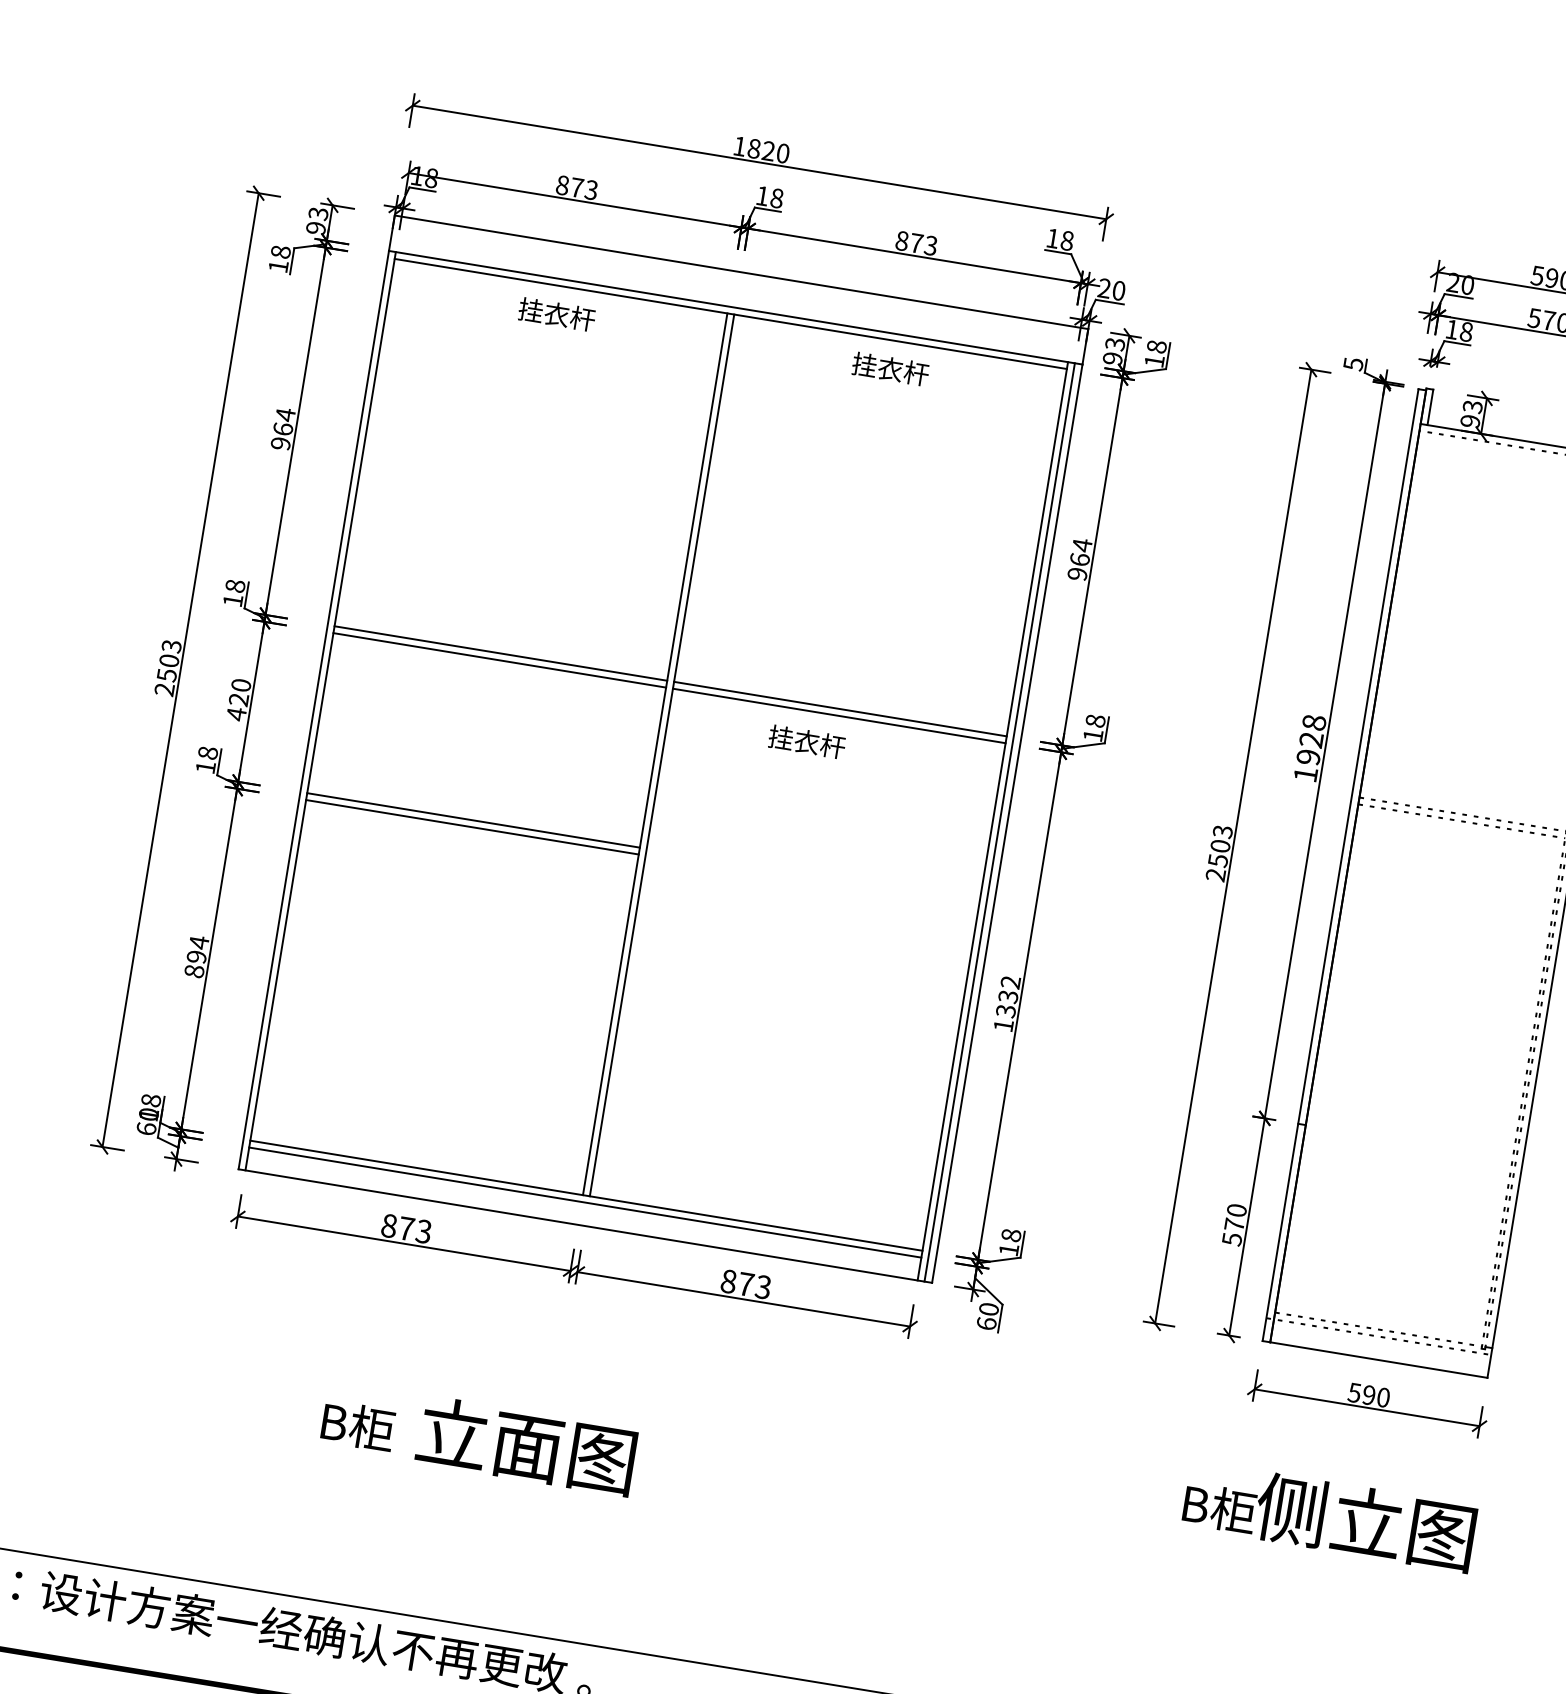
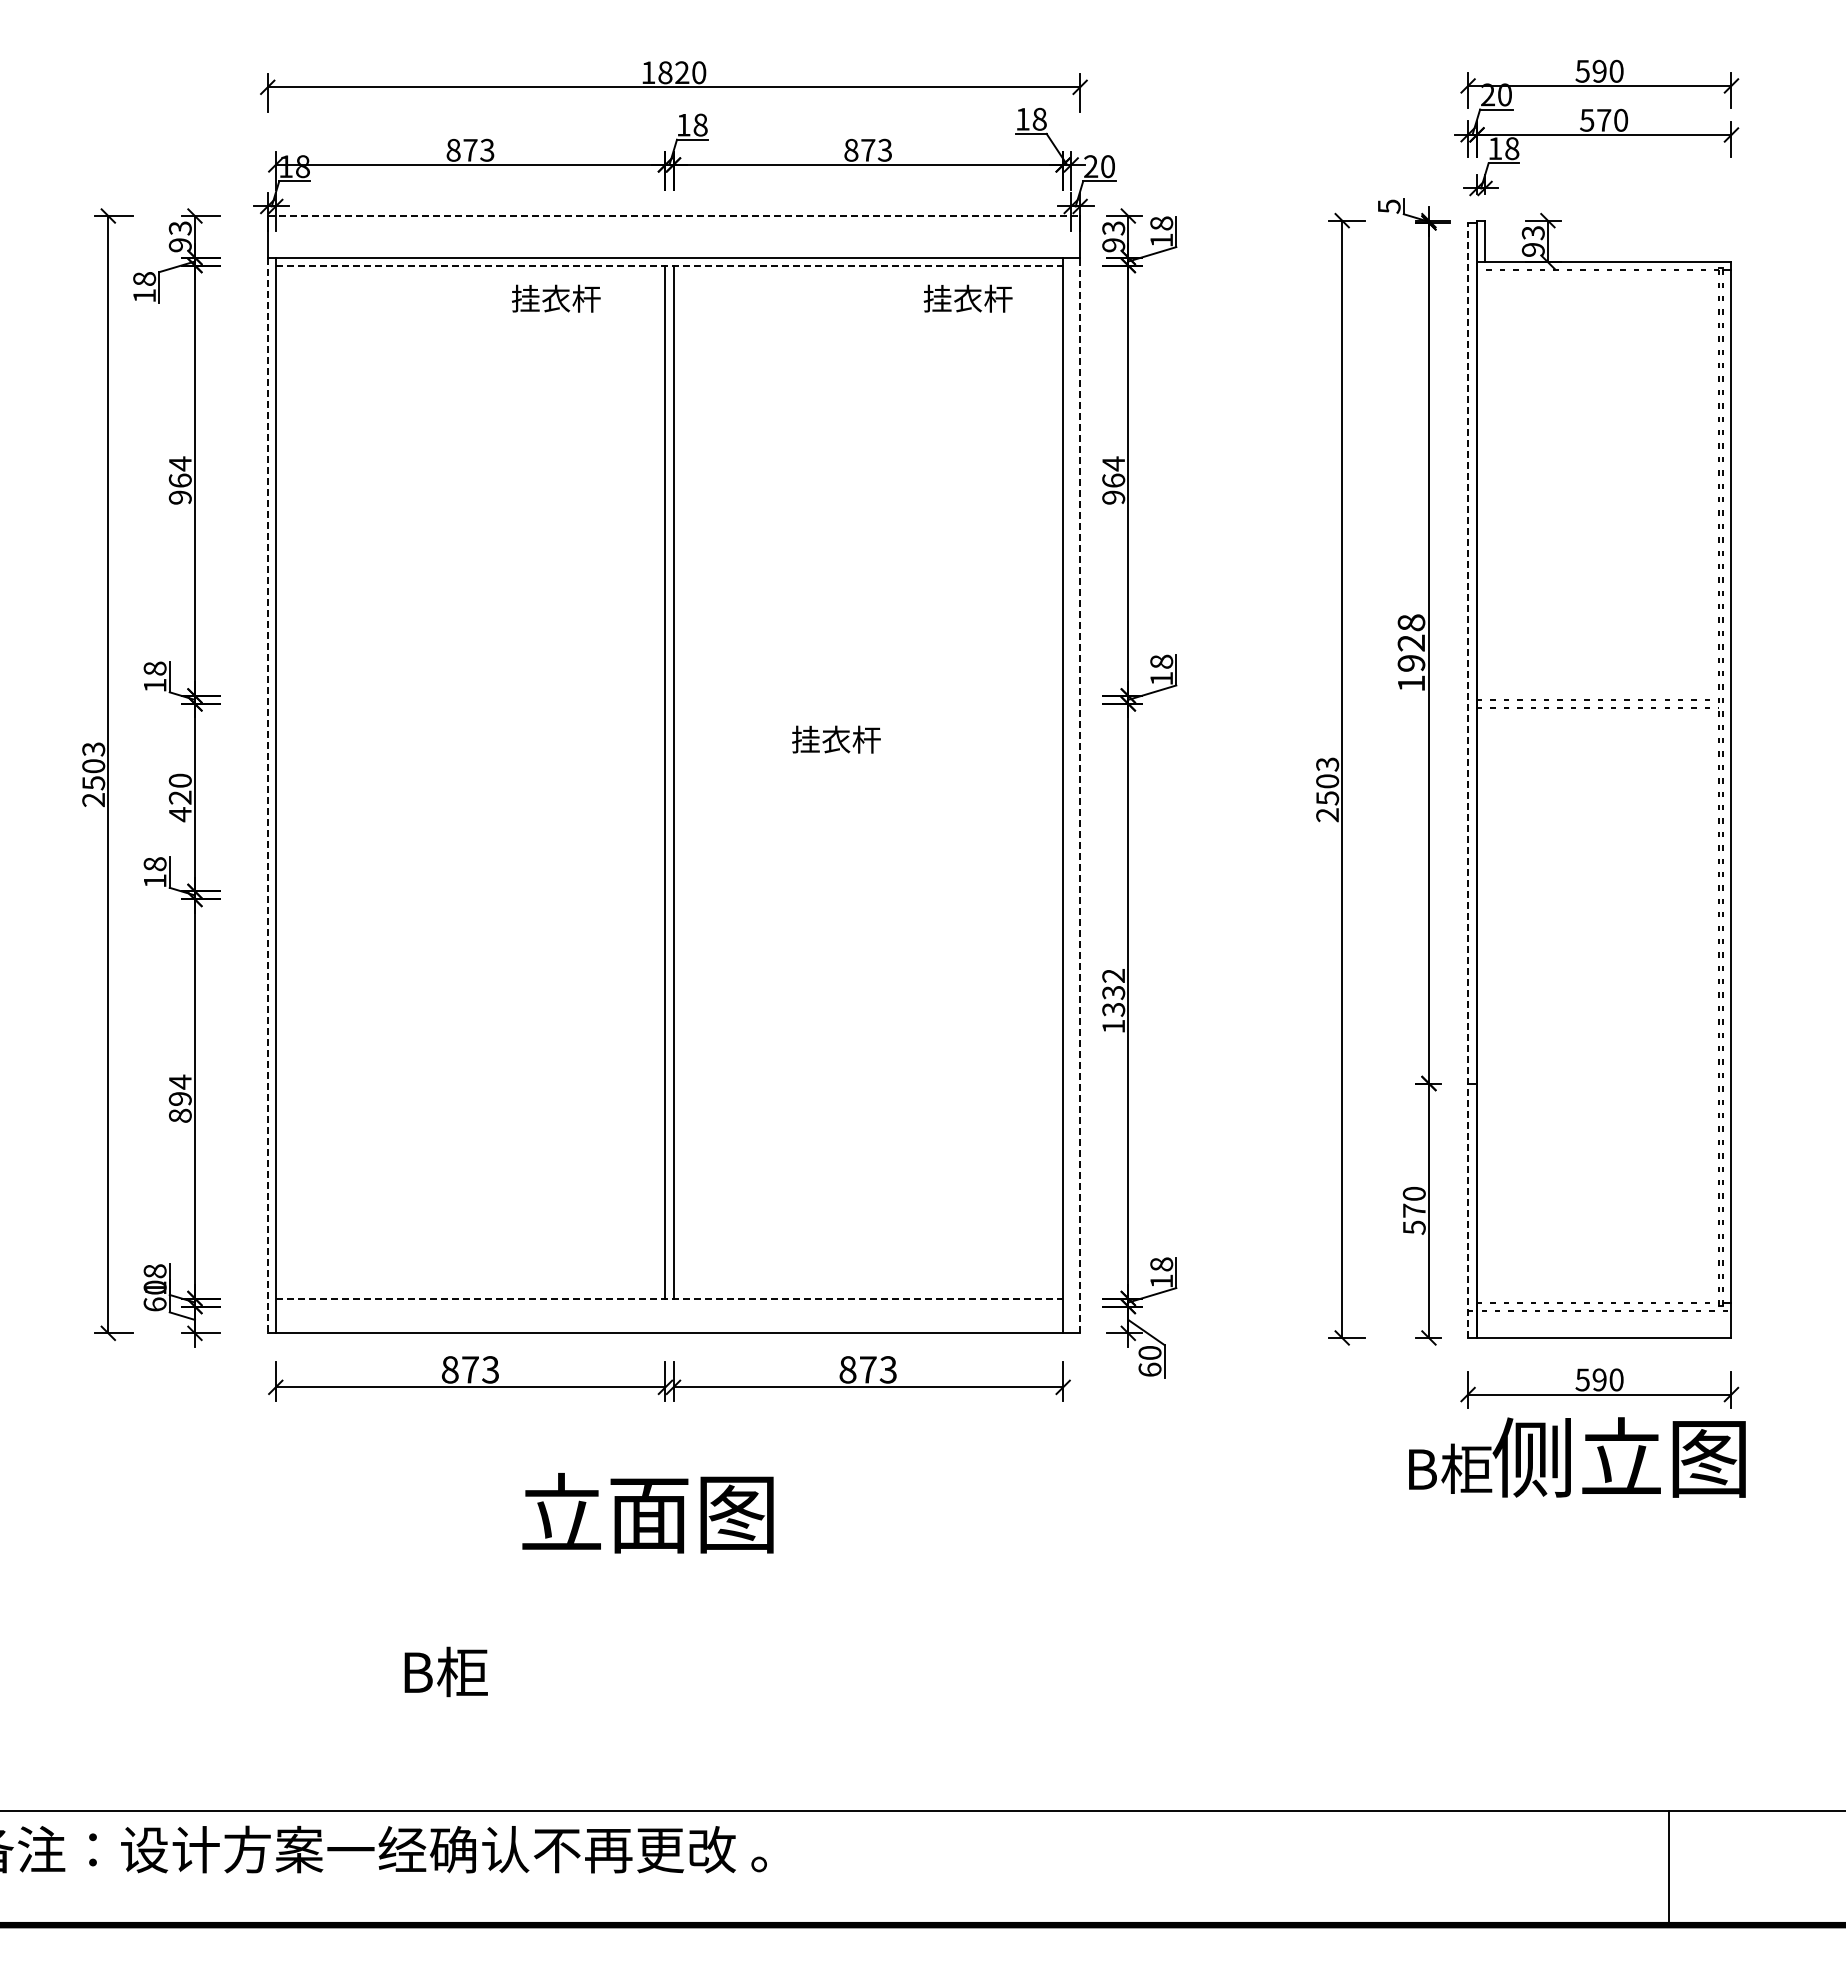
line: (741, 272) -> (674, 216), solid -> dashed
line: (730, 313) -> (669, 265), solid -> dashed
text: (557, 314) -> (556, 298), moved
text: (890, 368) -> (967, 298), moved
line: (500, 653) -> (470, 695), removed
line: (499, 659) -> (470, 703), removed
line: (840, 708) -> (868, 695), removed
line: (313, 710) -> (267, 795), solid -> dashed
line: (839, 715) -> (868, 703), removed
line: (473, 820) -> (470, 891), removed
line: (999, 822) -> (1071, 795), removed
line: (1007, 823) -> (1080, 795), solid -> dashed
line: (472, 827) -> (470, 899), removed
line: (1340, 865) -> (1468, 780), solid -> dashed
line: (586, 1195) -> (669, 1298), solid -> dashed
line: (585, 1202) -> (669, 1306), removed
text: (357, 1425) -> (445, 1671), moved
text: (526, 1446) -> (647, 1513), moved
text: (1329, 1516) -> (1577, 1457), moved

